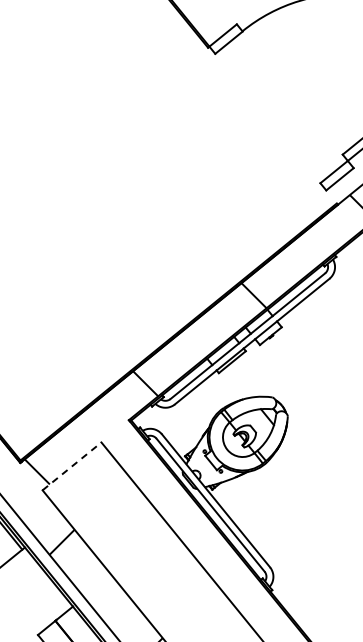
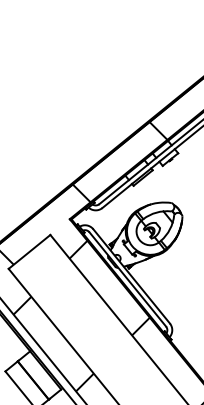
line: (72, 466) -> (29, 252), dashed -> solid
hatch: (184, 517) -> (109, 288), added

